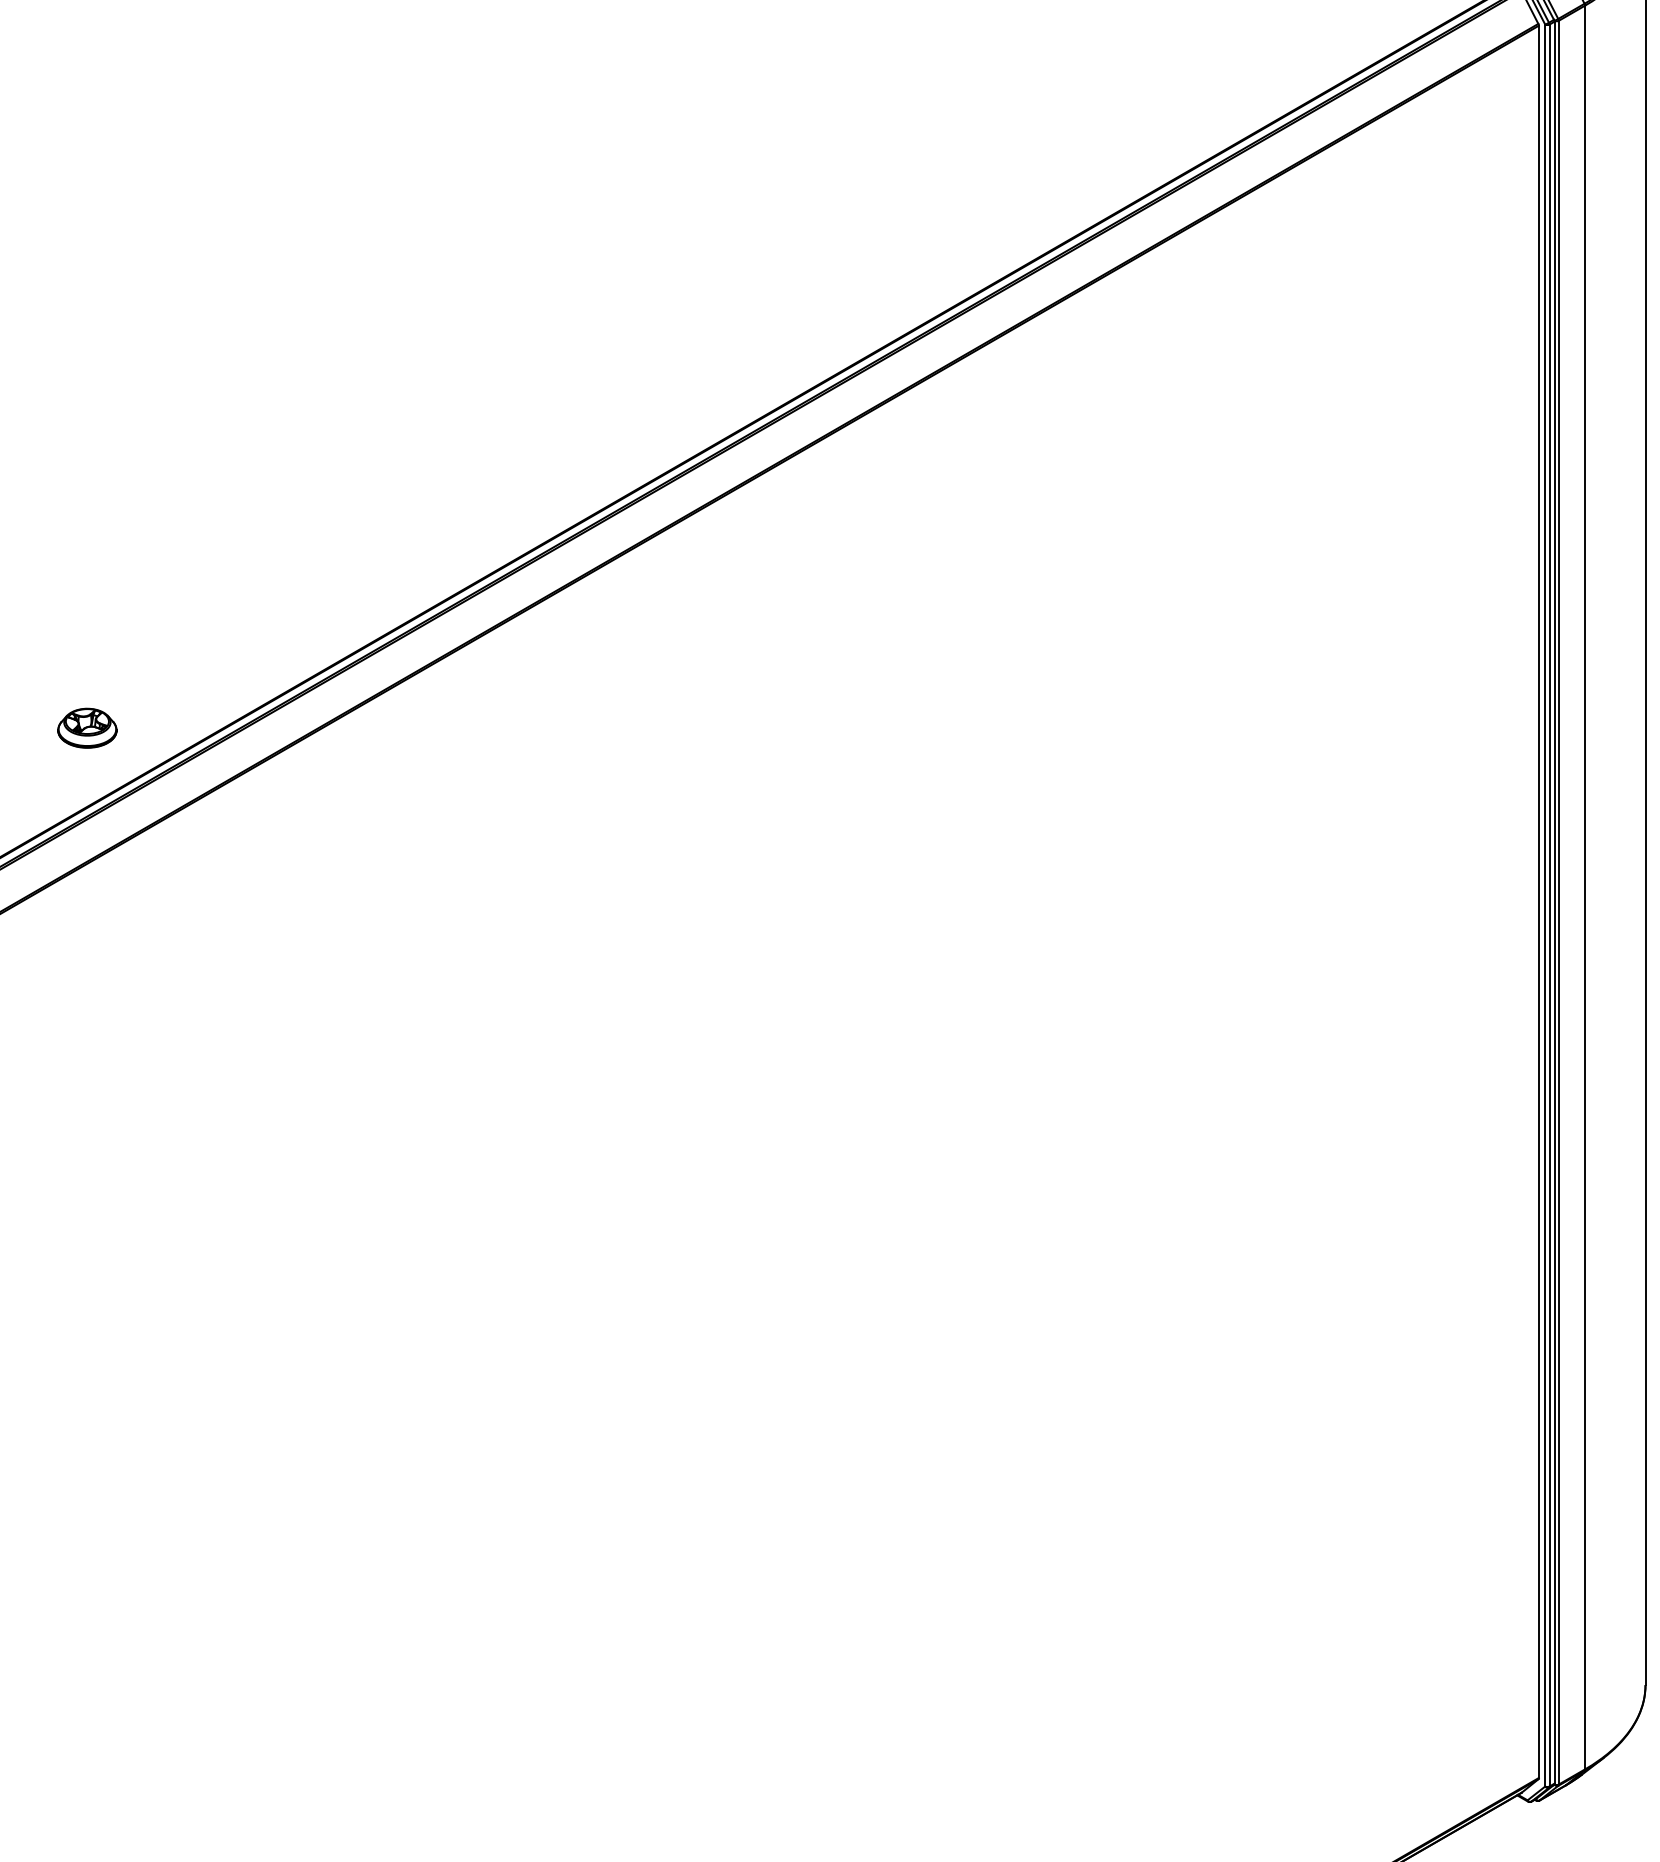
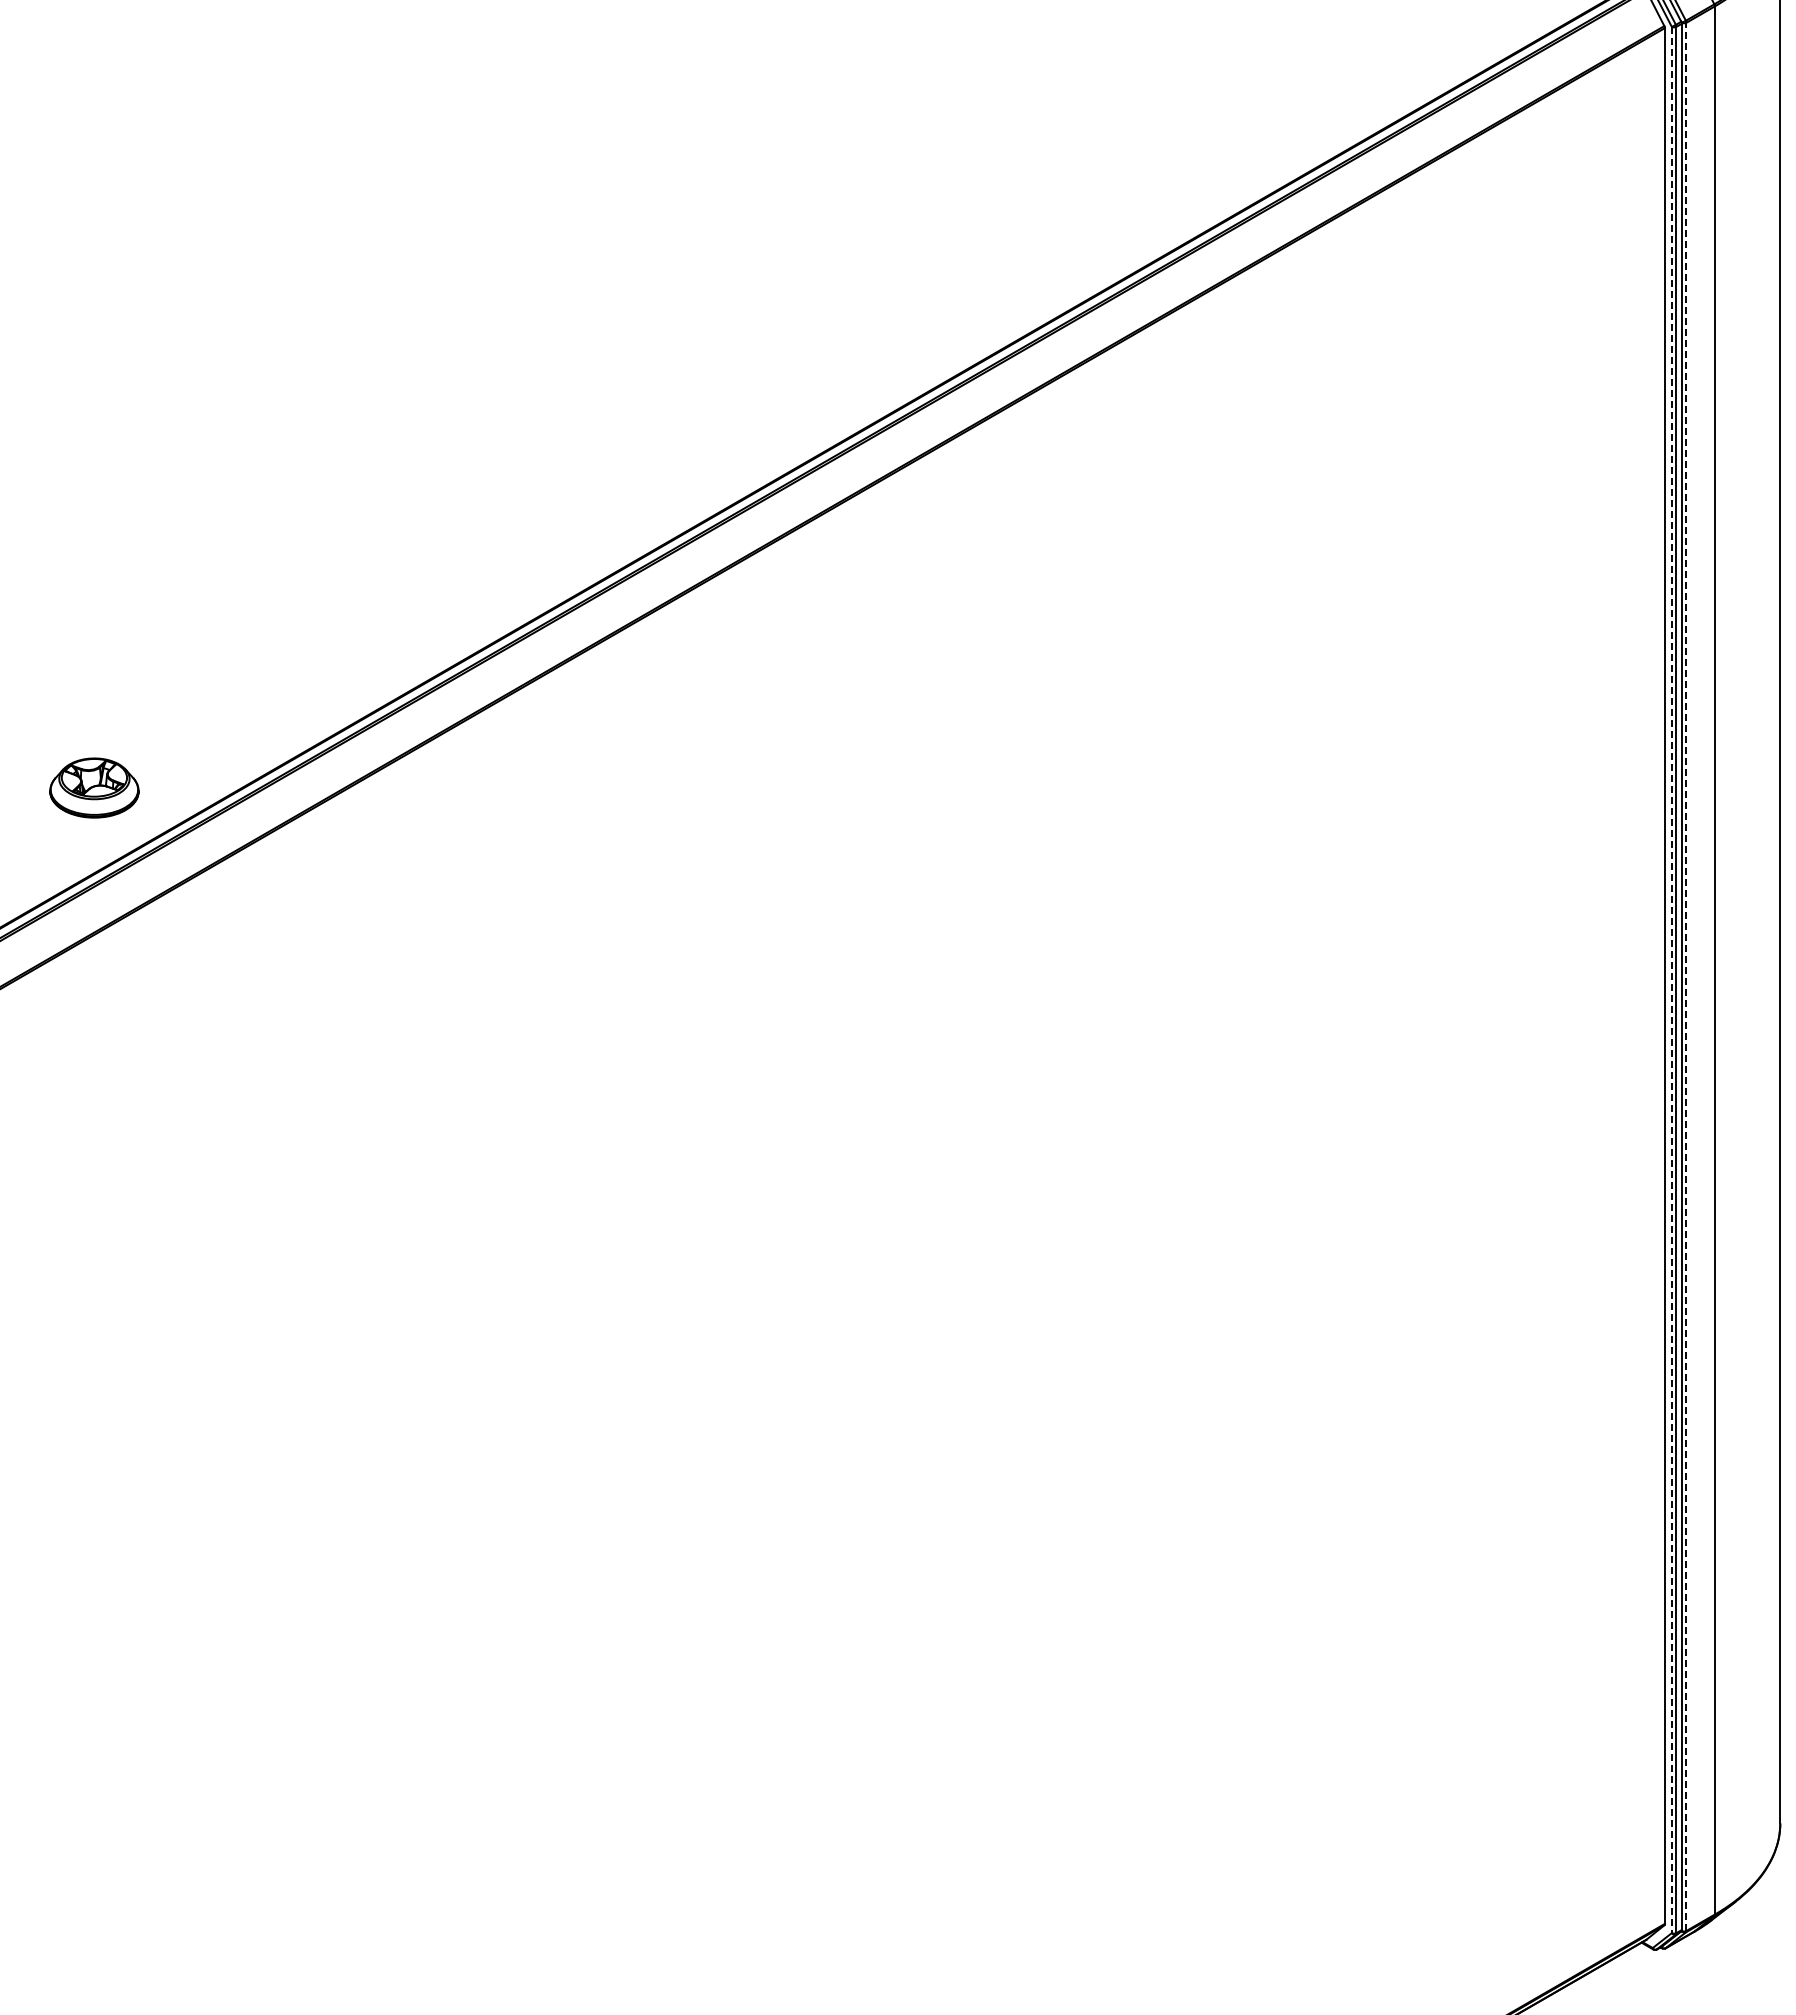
part: (87, 728) -> (94, 788), size x1.4
line: (1558, 902) -> (1686, 976), solid -> dashed
line: (1544, 906) -> (1671, 980), solid -> dashed

